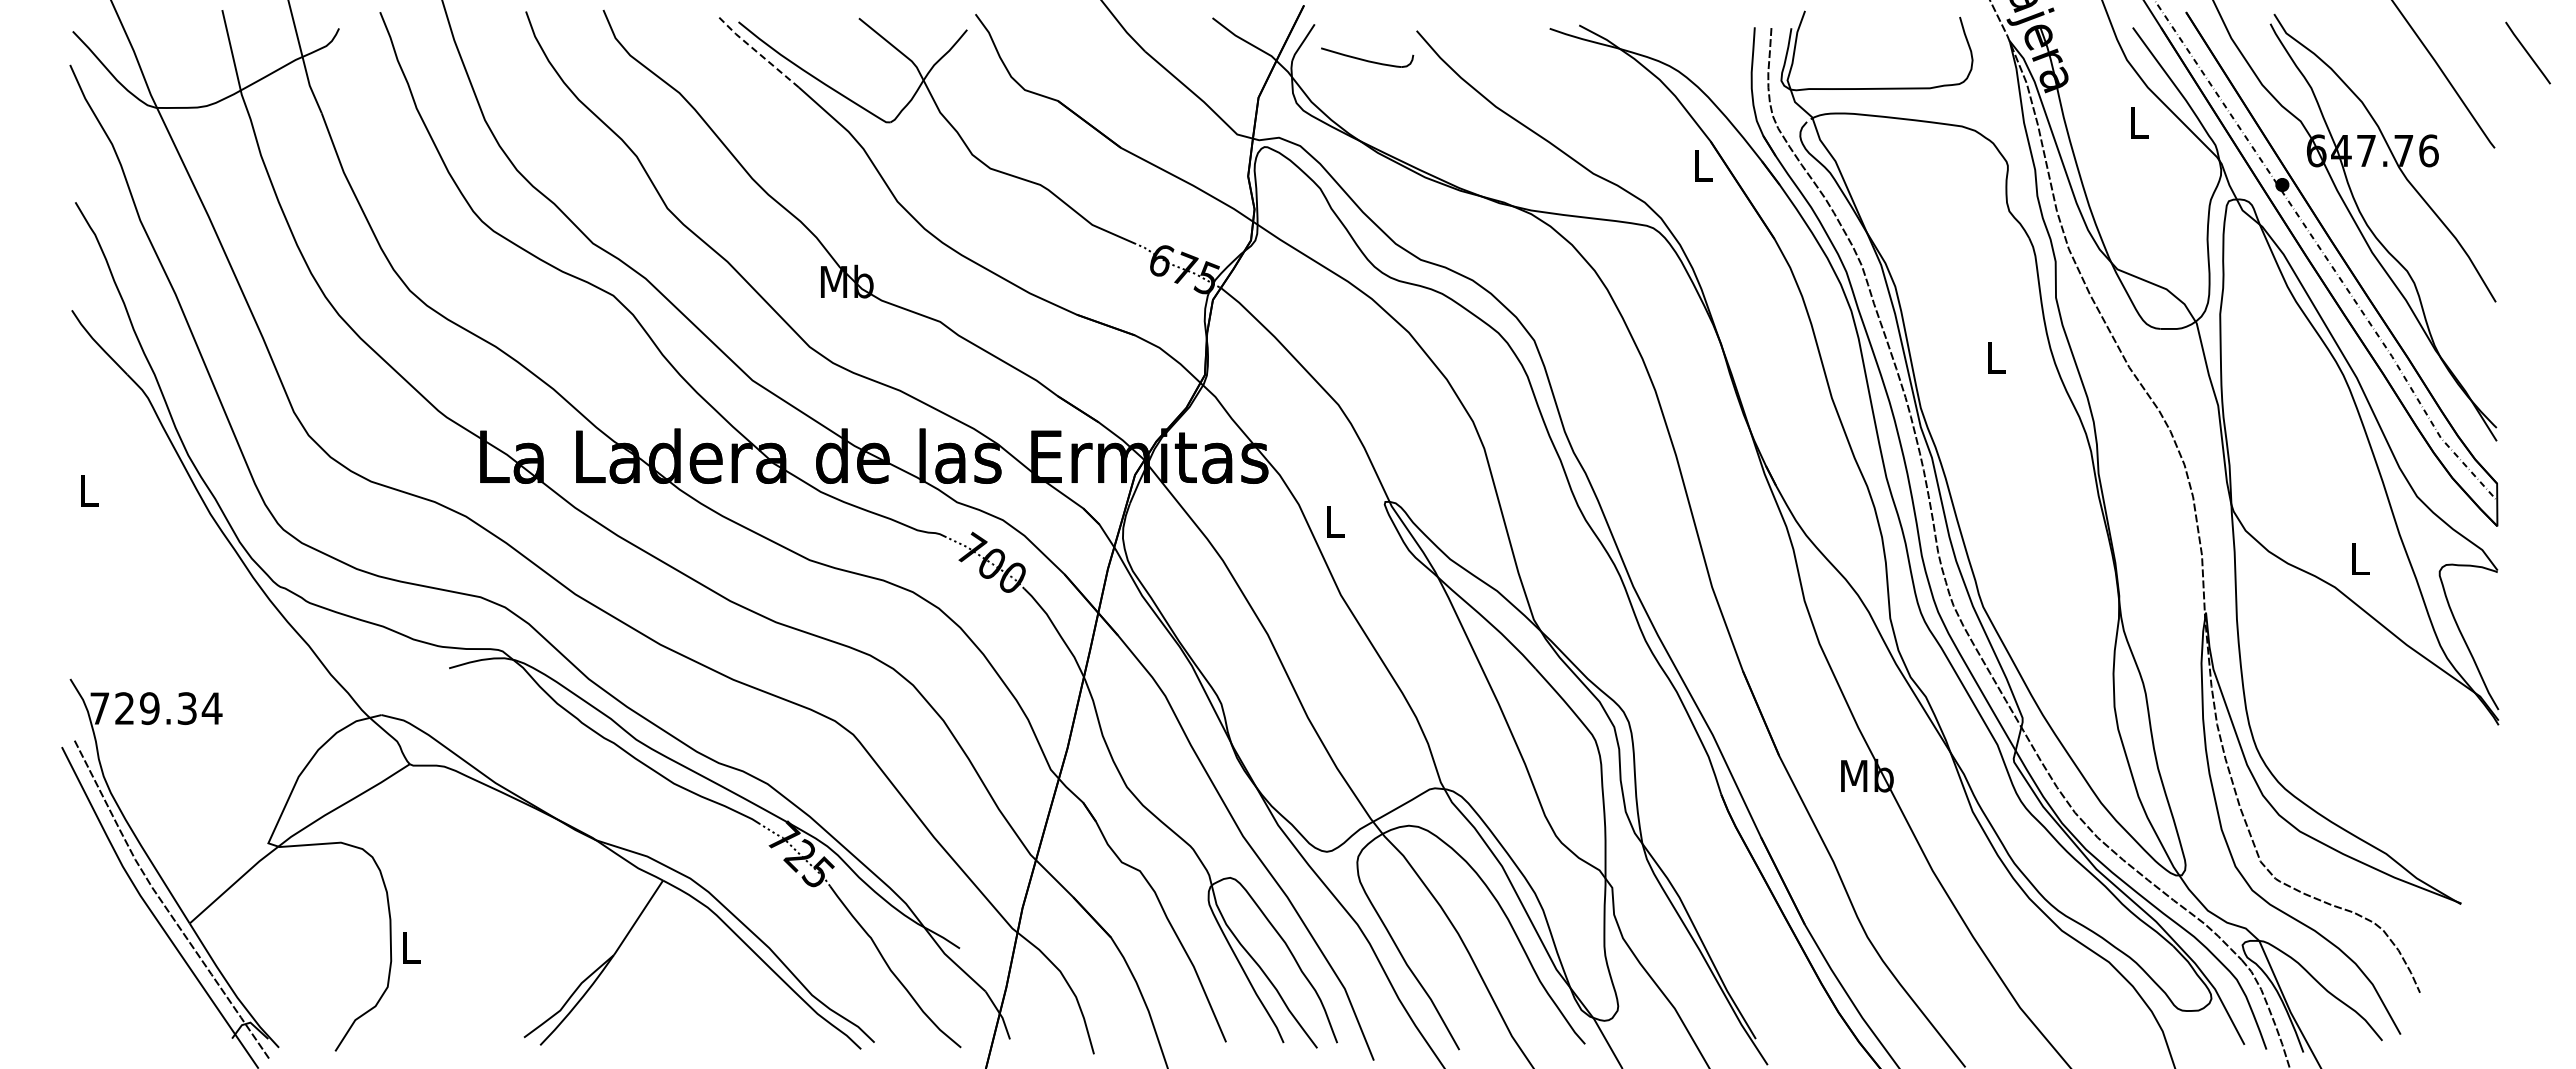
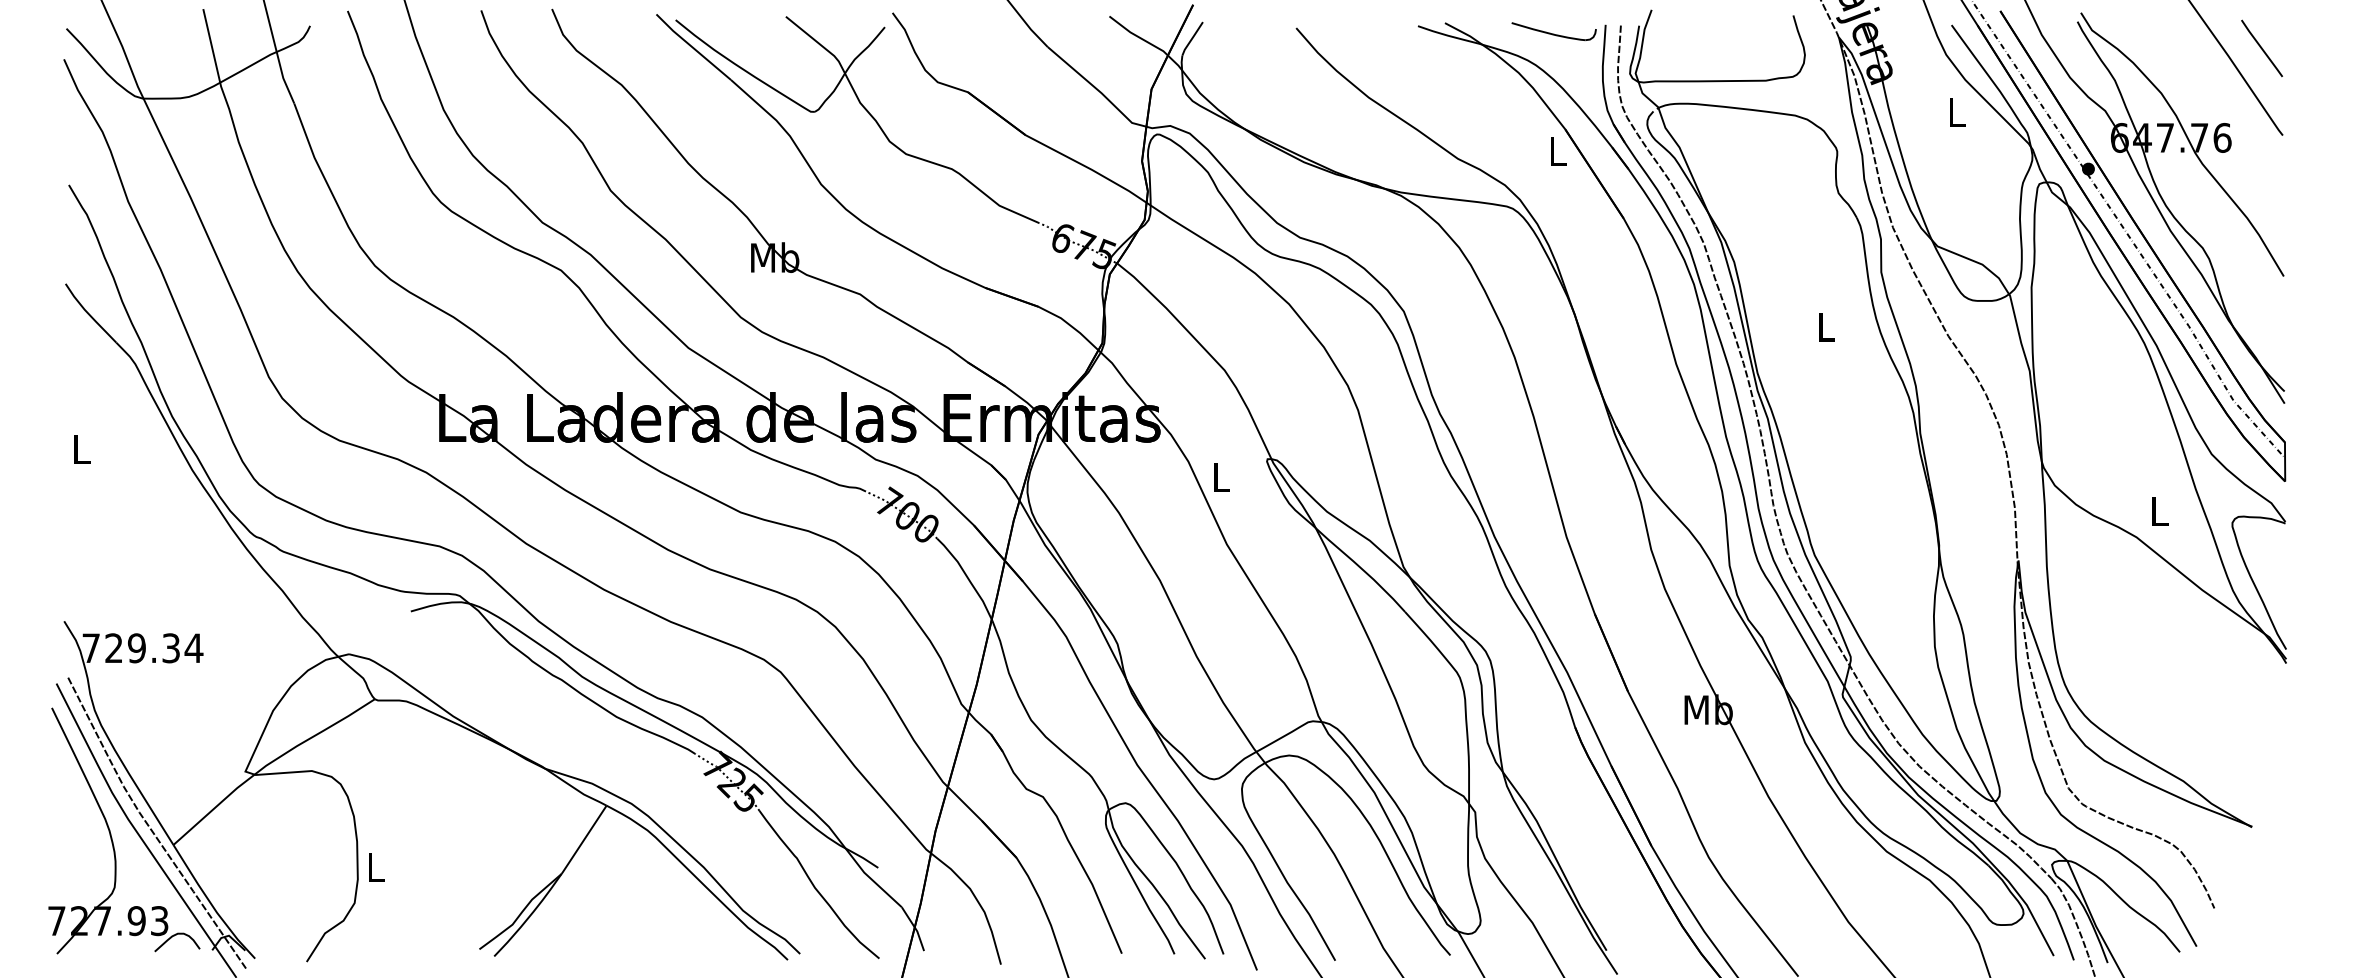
line: (757, 52) -> (693, 47), dashed -> solid
line: (2527, 52) -> (2261, 47), moved
part: (1367, 57) -> (1554, 31), moved
part: (121, 909) -> (111, 832), added

